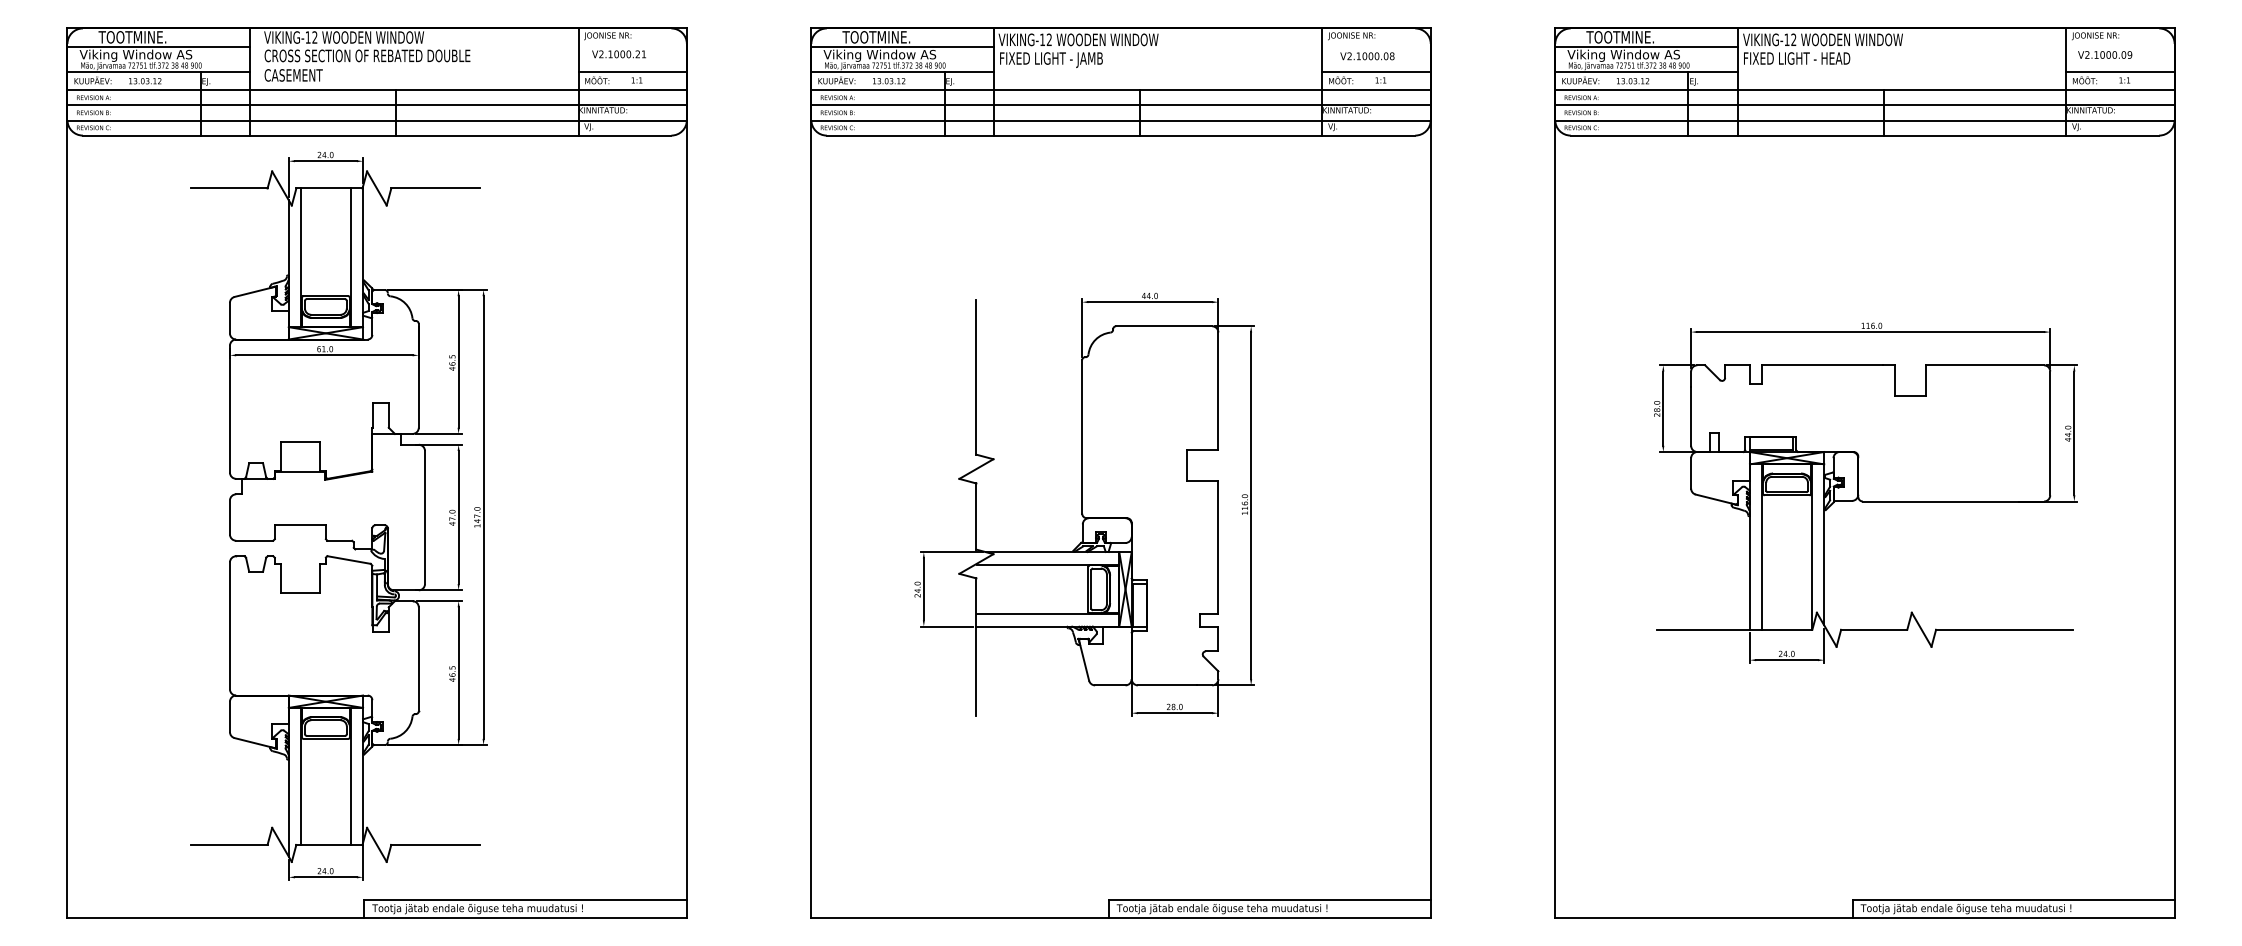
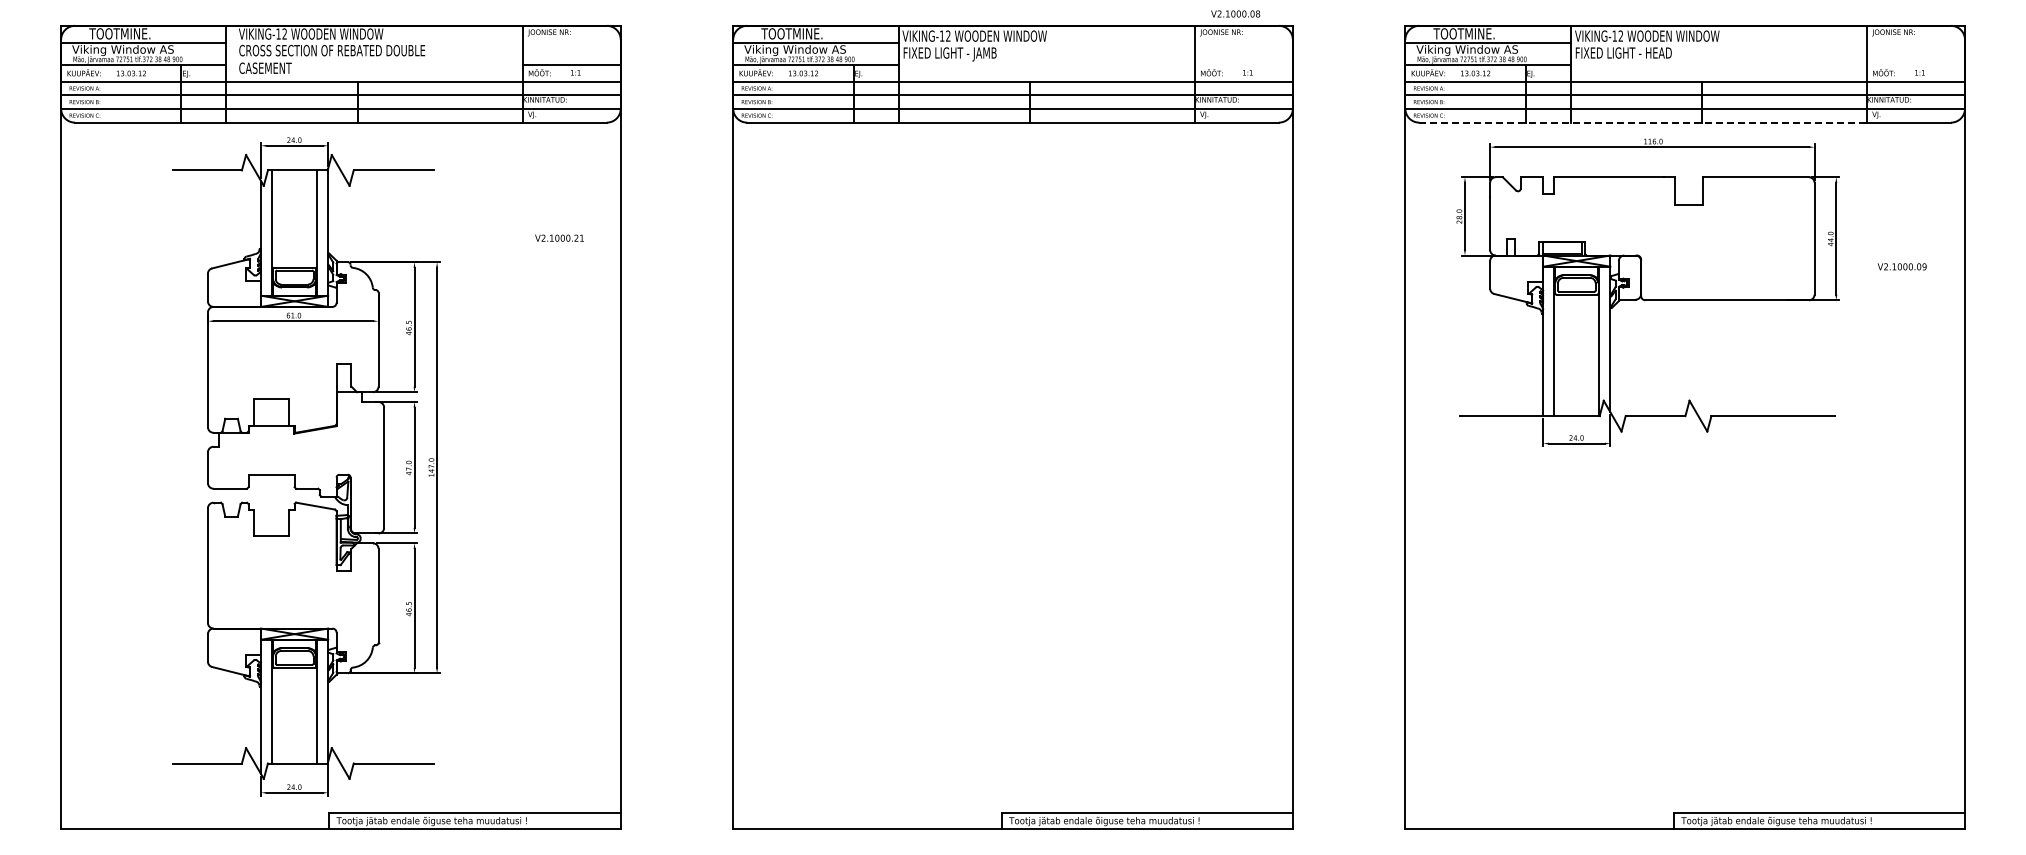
text: (619, 53) -> (559, 237), moved
text: (2104, 54) -> (1901, 266), moved
text: (1367, 55) -> (1235, 13), moved
line: (1376, 72) -> (1243, 65), removed
line: (2120, 72) -> (1916, 65), removed
line: (1818, 135) -> (1643, 122), solid -> dashed
part: (1865, 492) -> (1647, 292), moved
part: (1083, 503) -> (979, 455), removed

